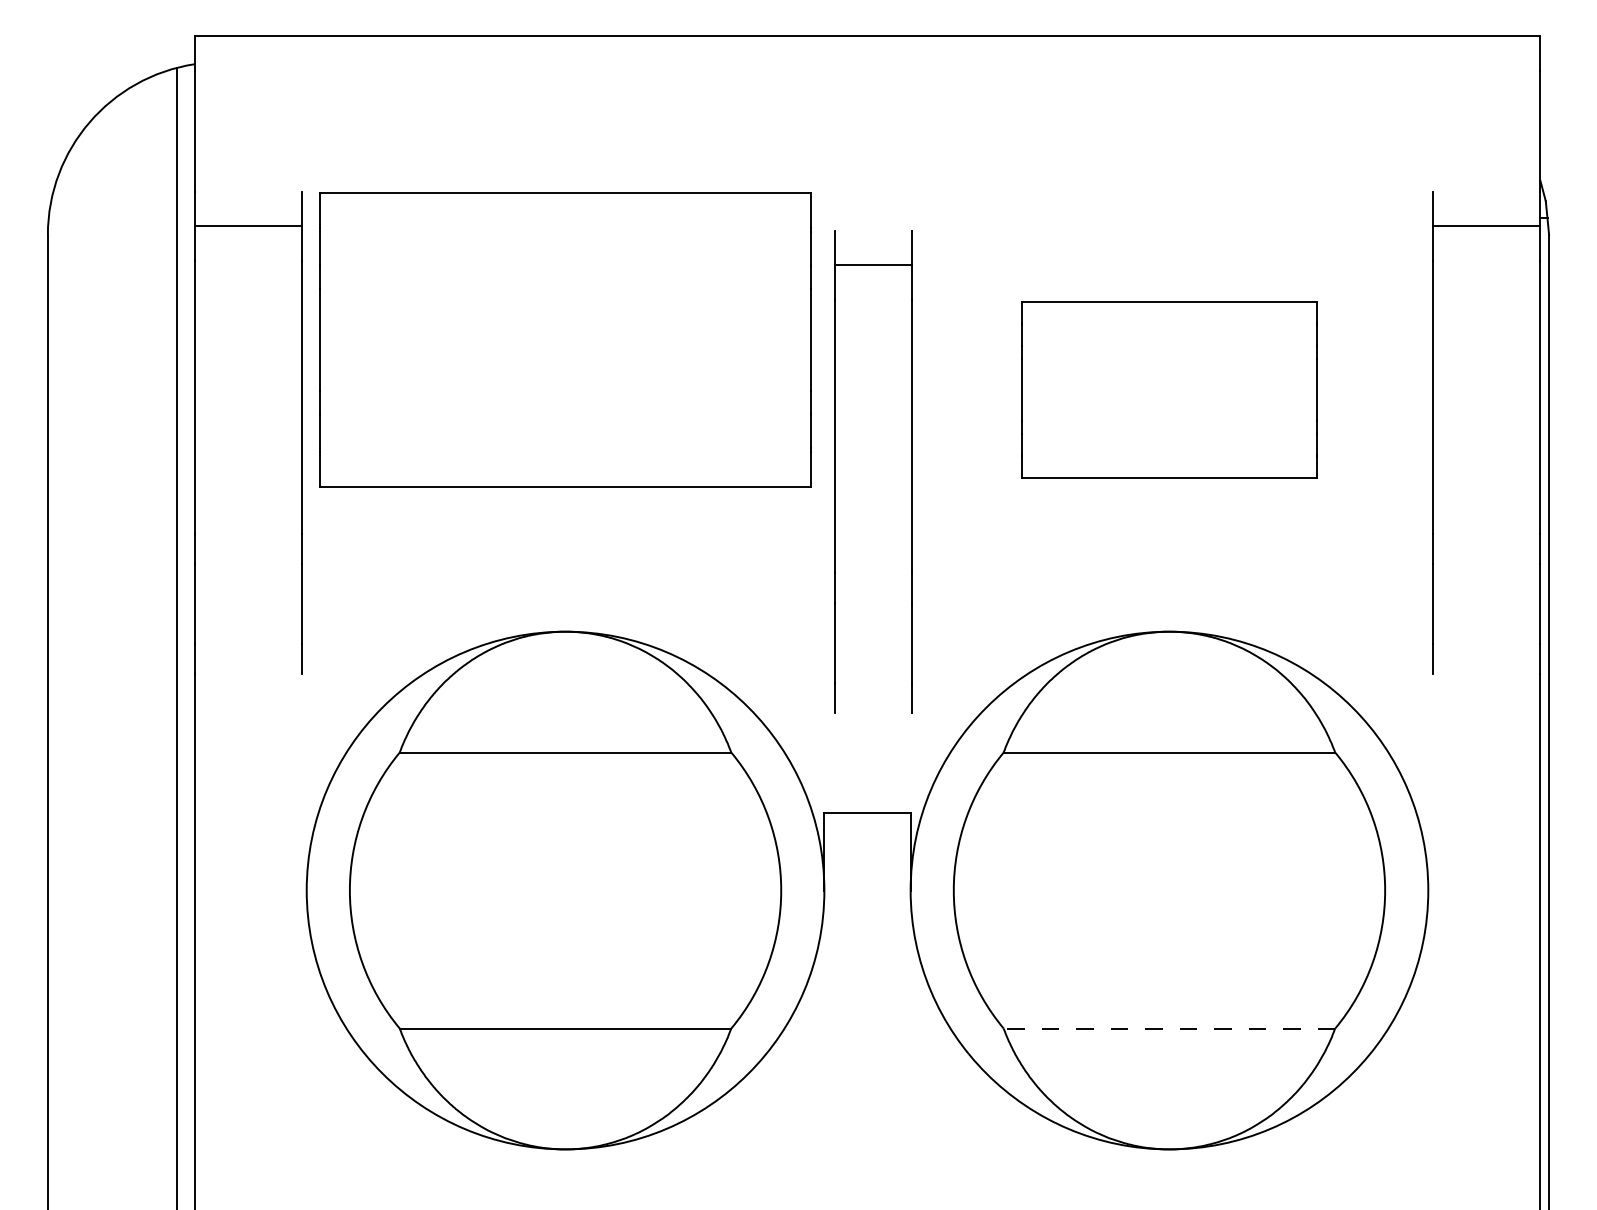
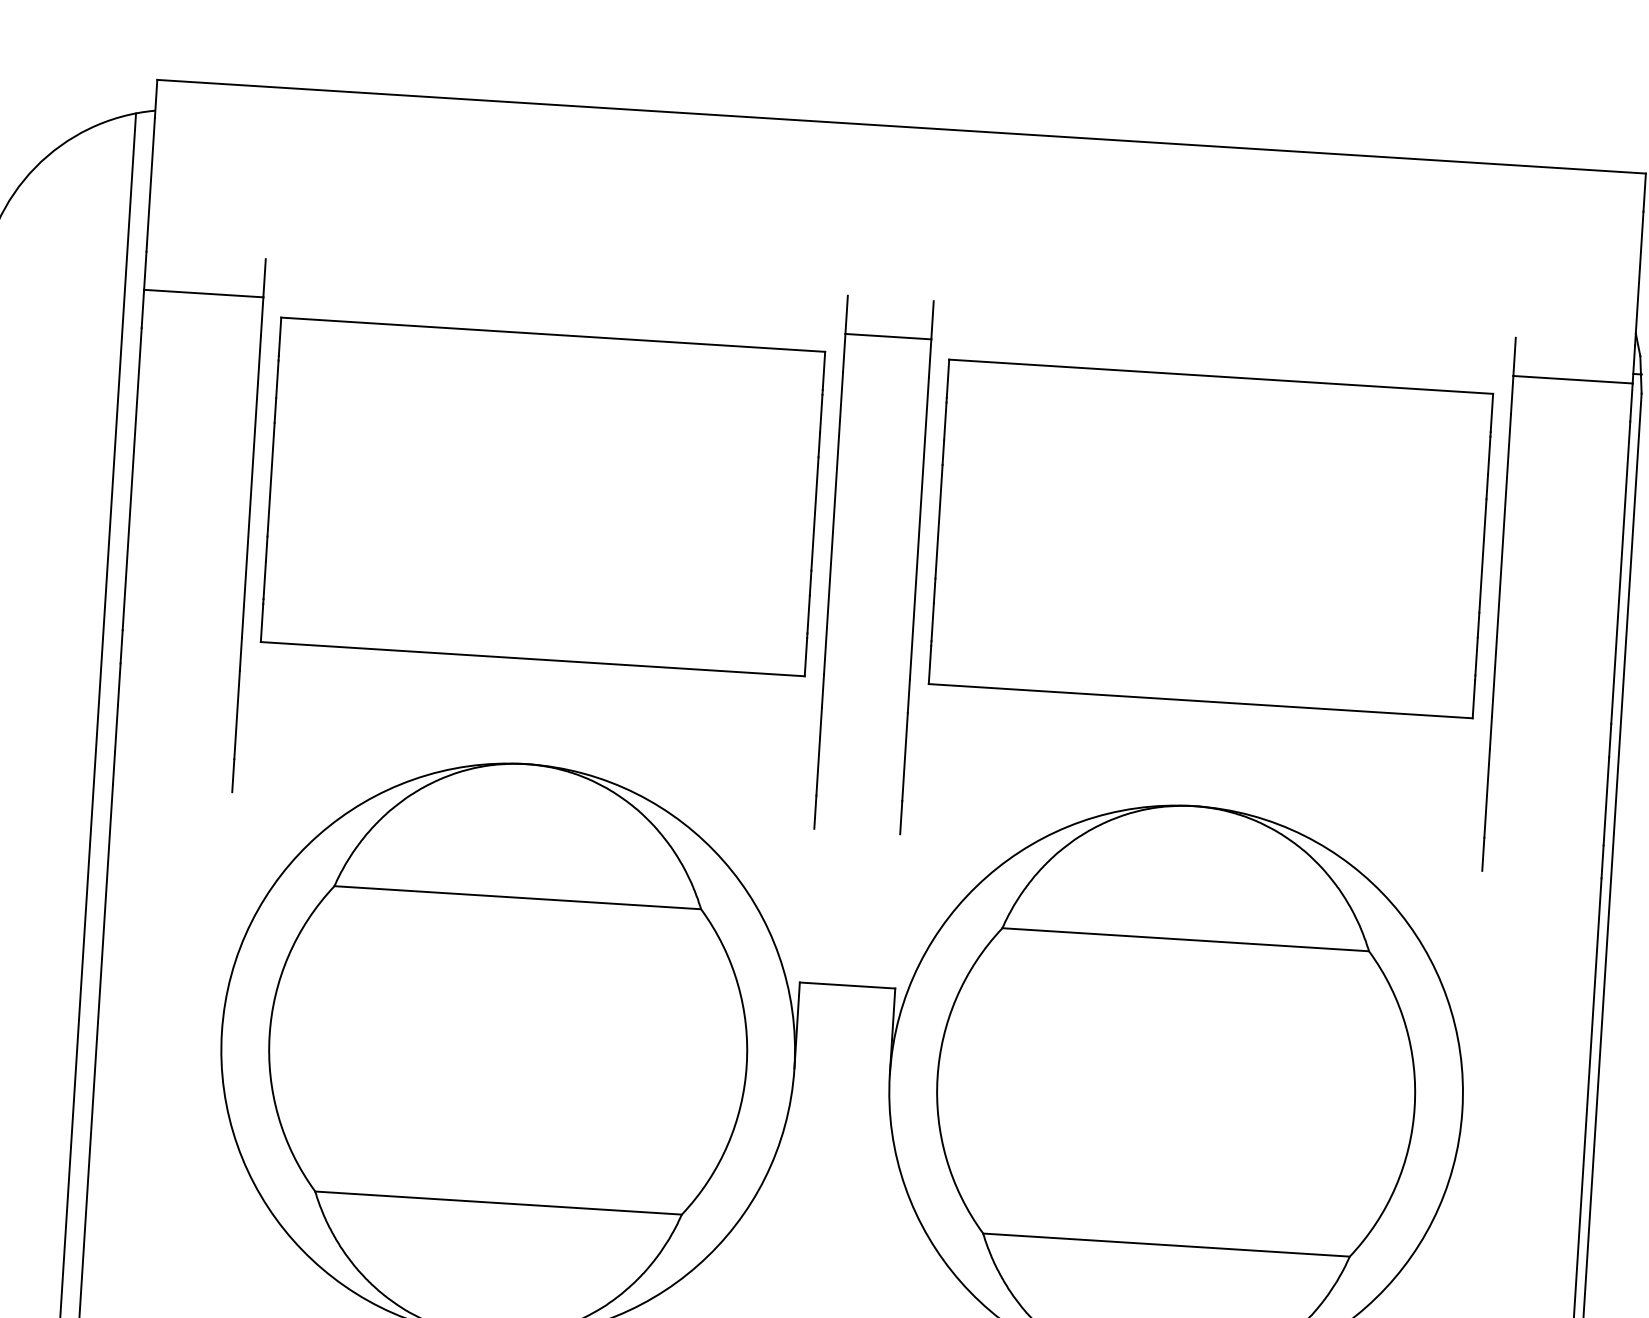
part: (565, 339) -> (542, 496), moved
part: (1169, 389) -> (1211, 538), size x1.67
part: (835, 471) -> (831, 562), moved
line: (1169, 1028) -> (1166, 1244), dashed -> solid

